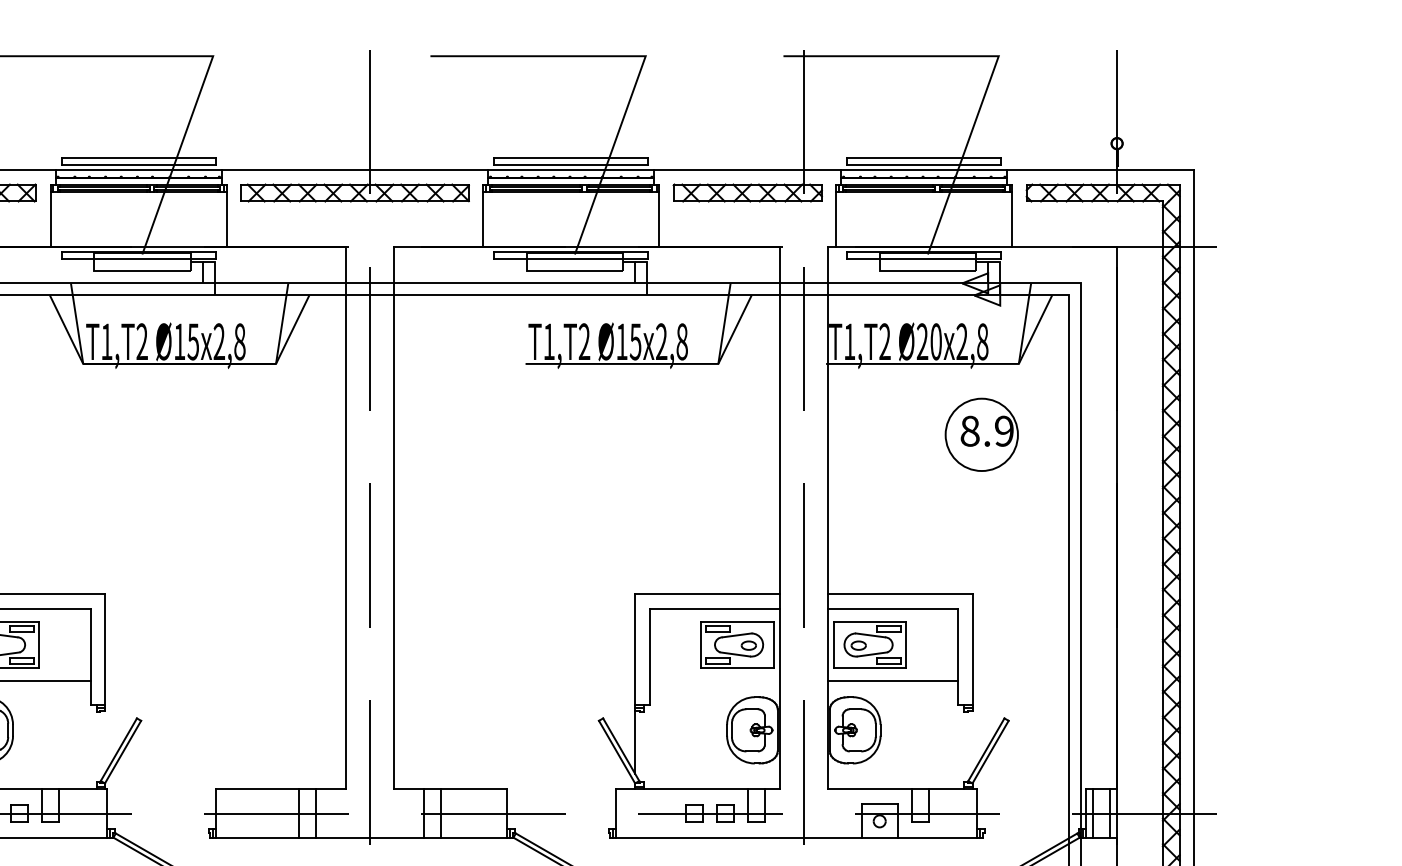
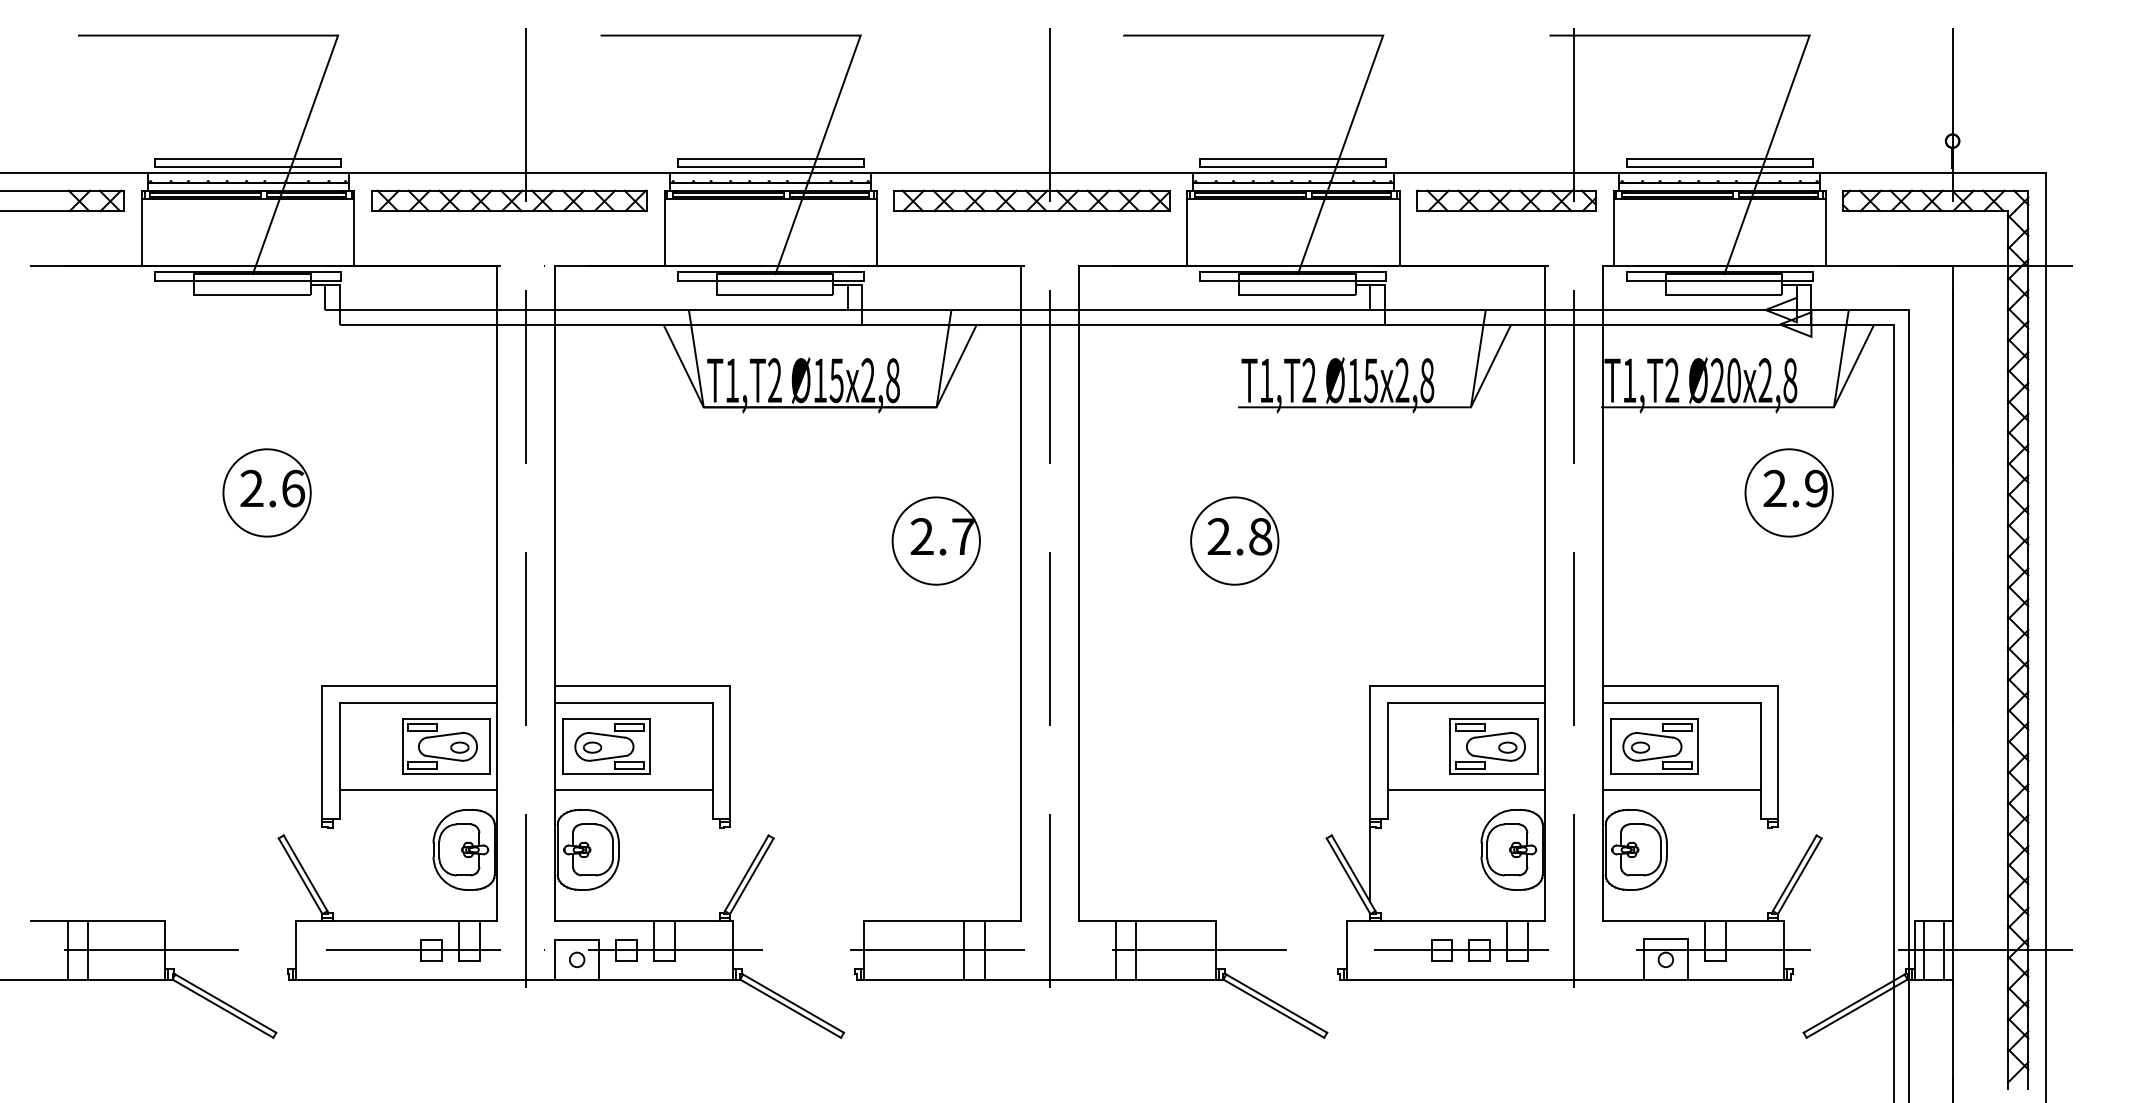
text: (969, 431) -> (1774, 488), 8.9 -> 2.9
part: (275, 474) -> (935, 540), added
part: (522, 474) -> (1234, 540), added
line: (714, 681) -> (1466, 790), added

